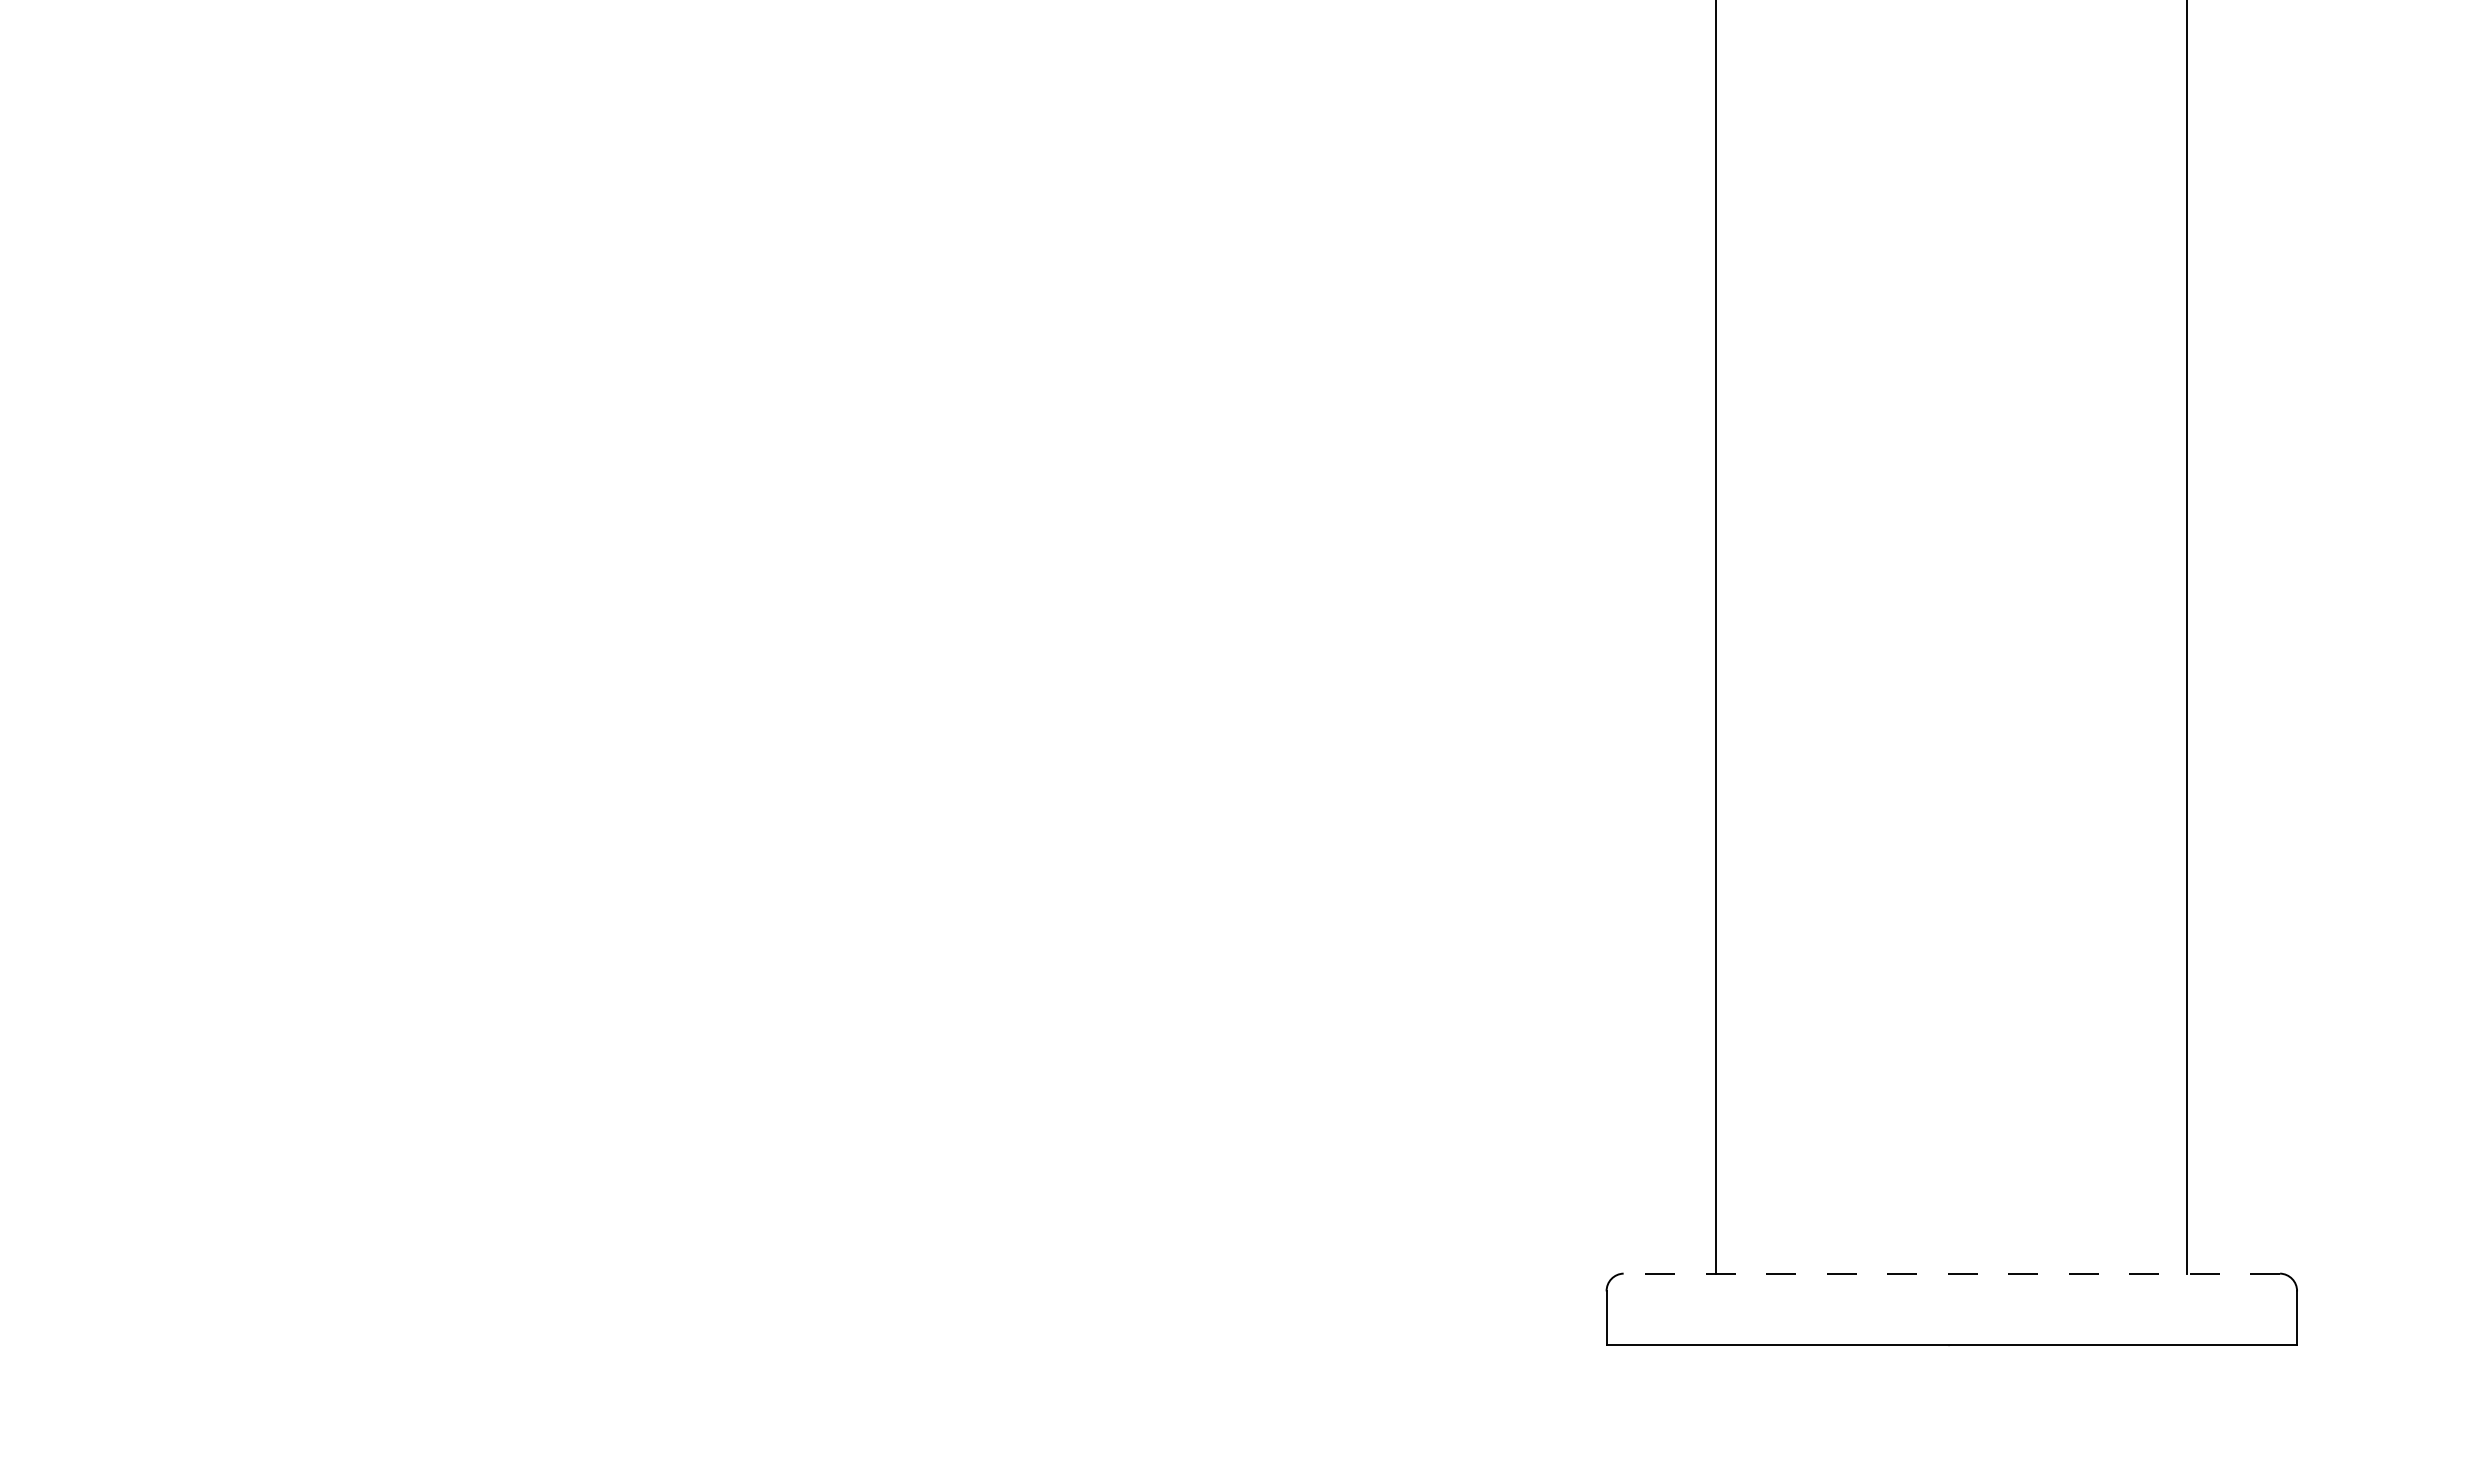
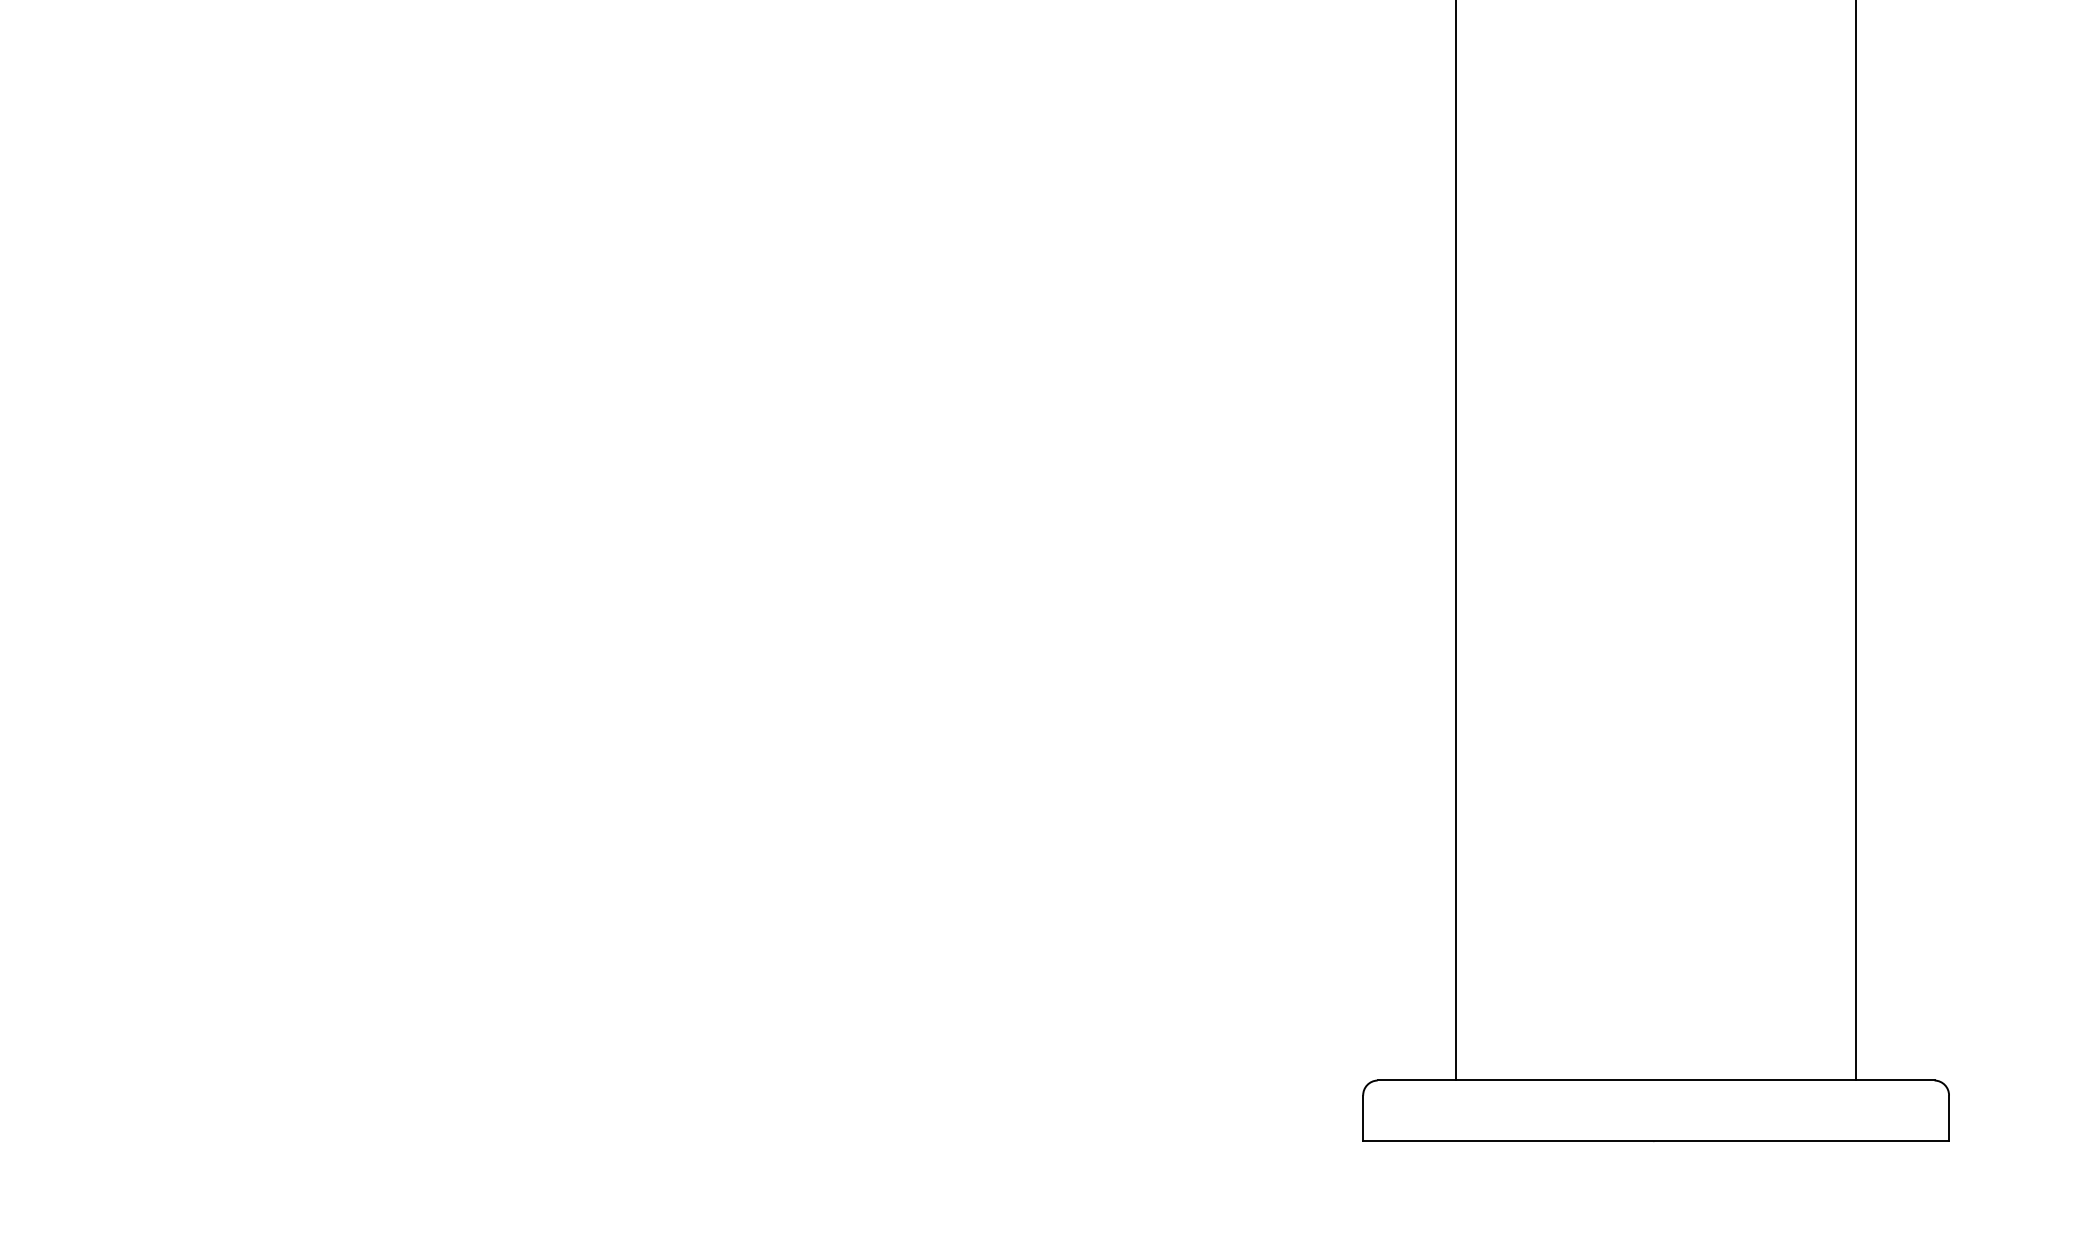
line: (1951, 1273) -> (1655, 1080), dashed -> solid

